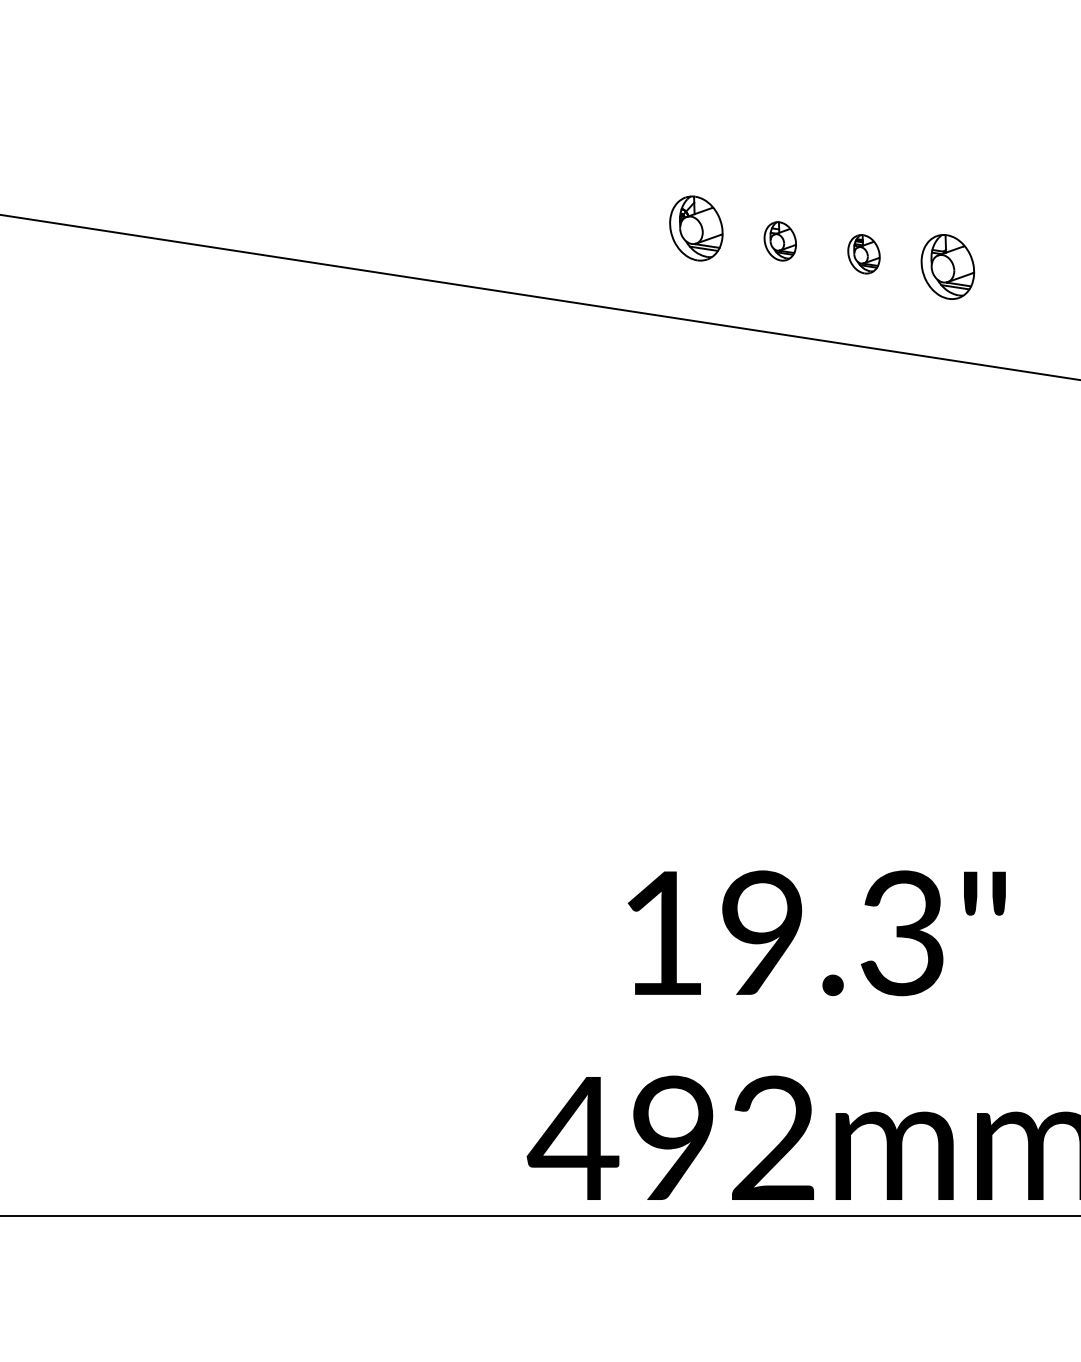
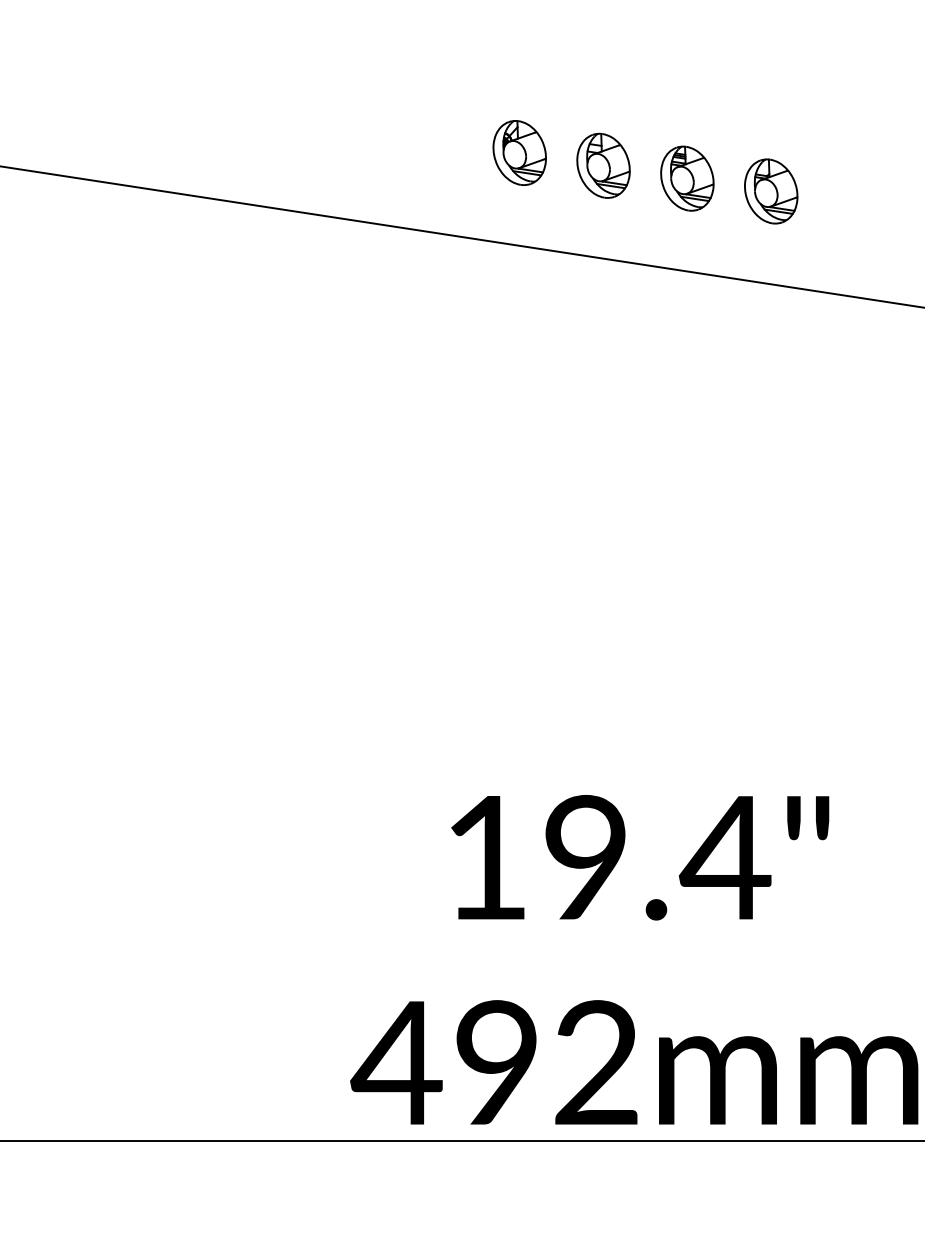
part: (780, 241) -> (603, 165), size x1.67
part: (863, 254) -> (686, 178), size x1.67
text: (901, 933) -> (724, 857), 19.3" -> 19.4"

